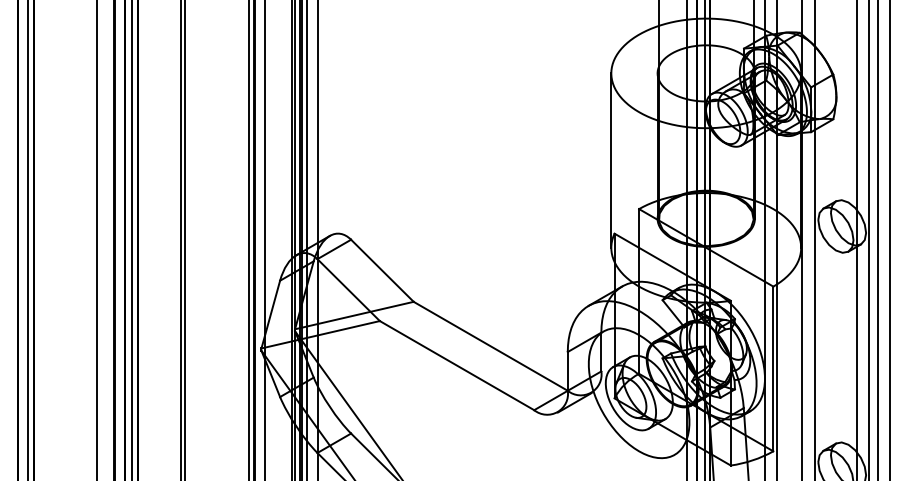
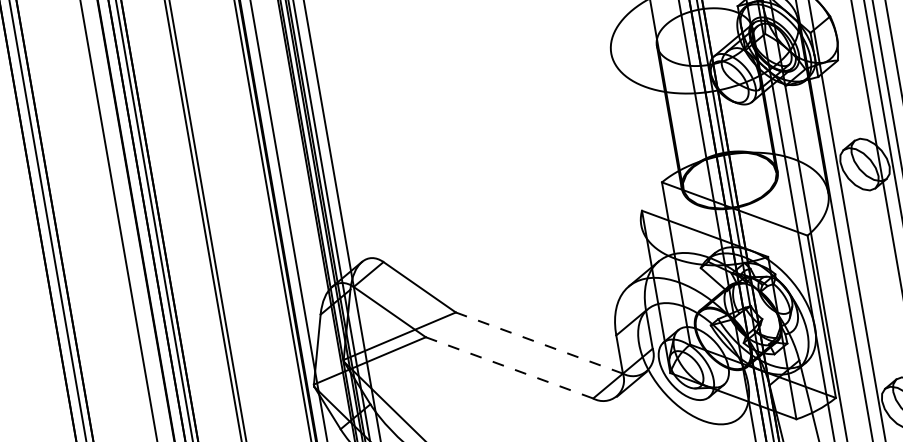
line: (611, 160) -> (626, 139), removed
line: (490, 346) -> (539, 343), solid -> dashed
line: (457, 365) -> (509, 367), solid -> dashed

